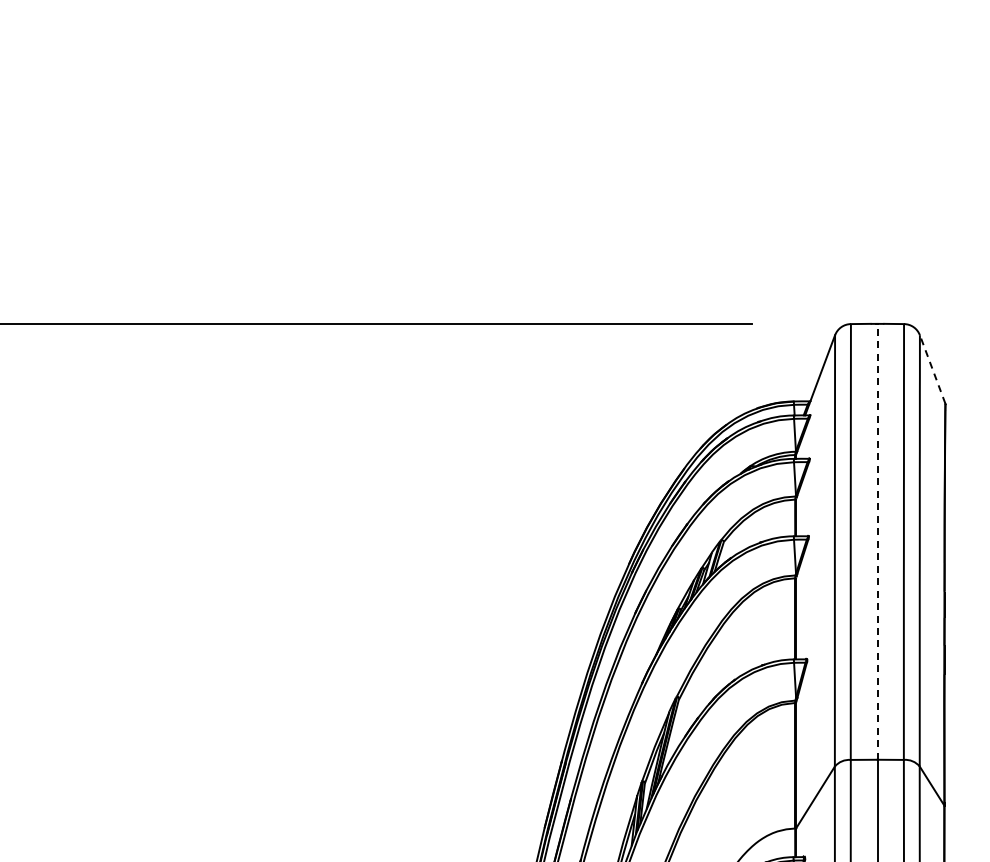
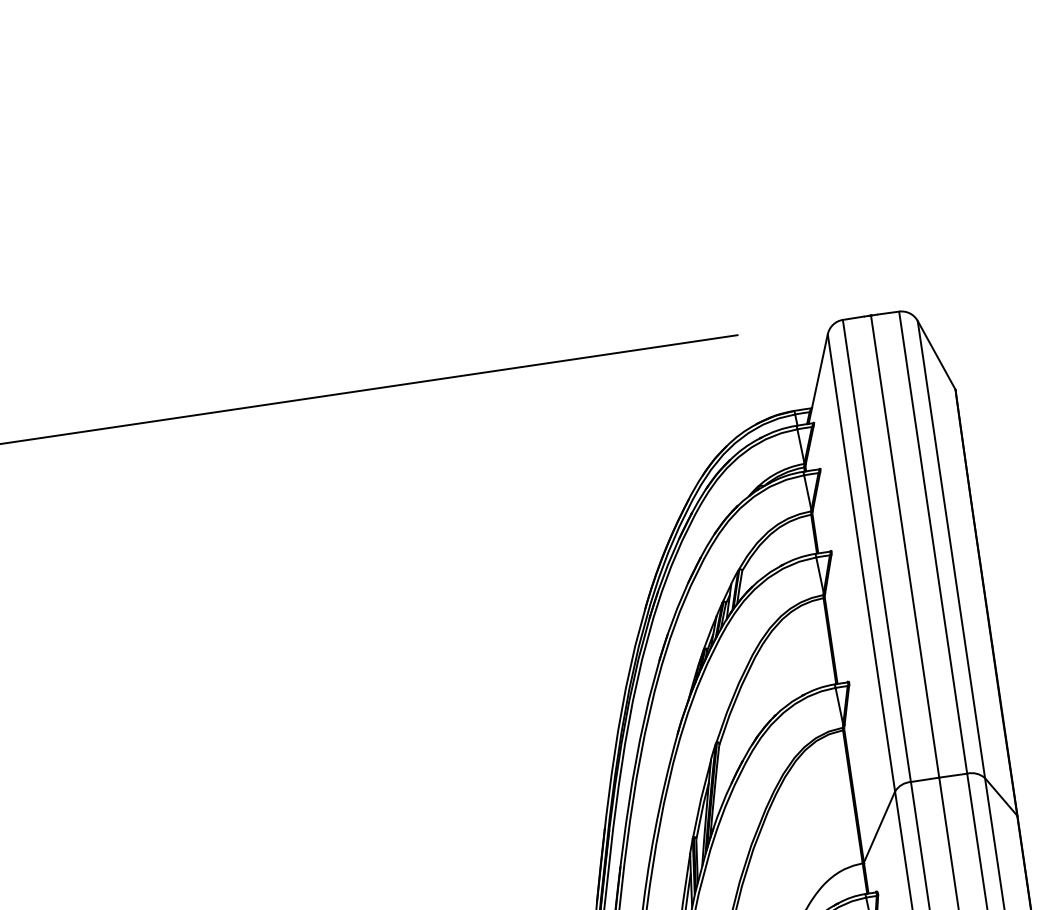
line: (932, 368) -> (936, 354), dashed -> solid
line: (877, 541) -> (905, 546), dashed -> solid

